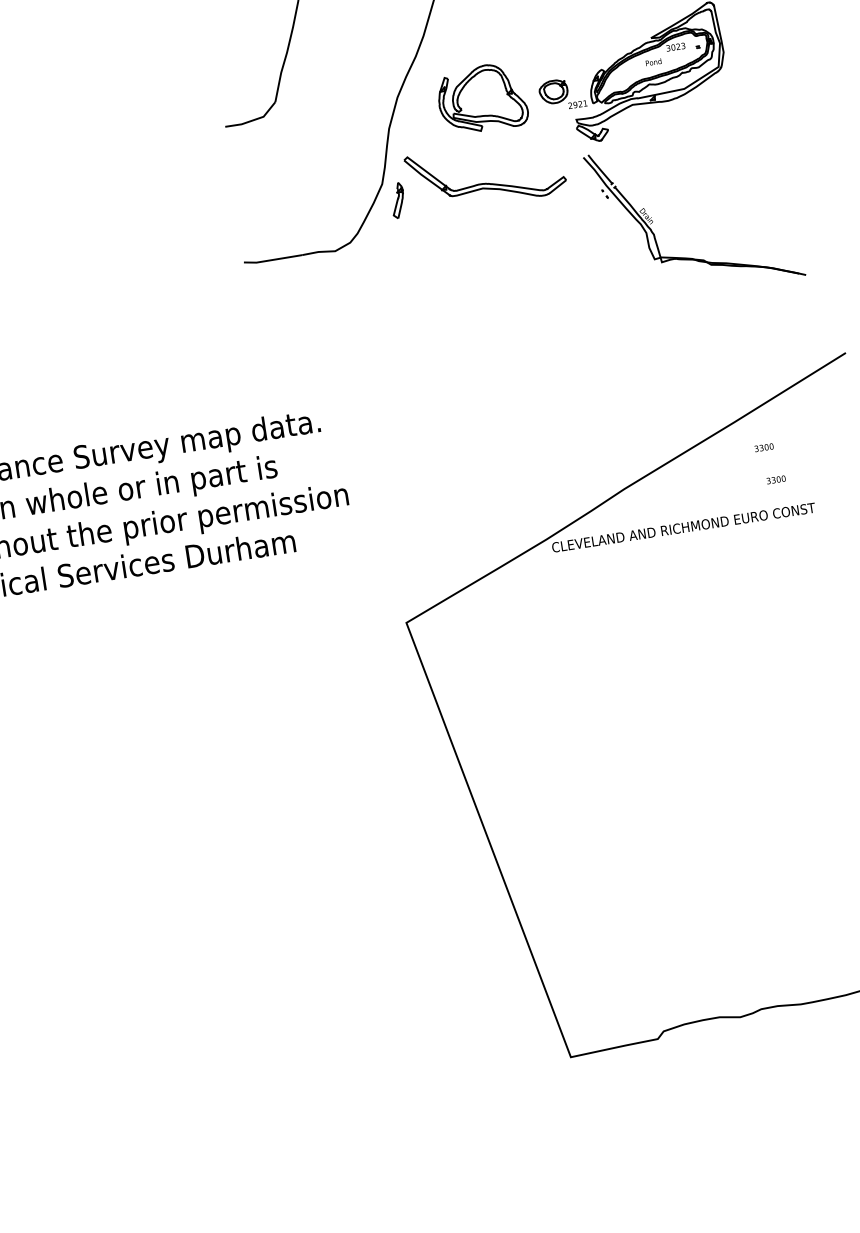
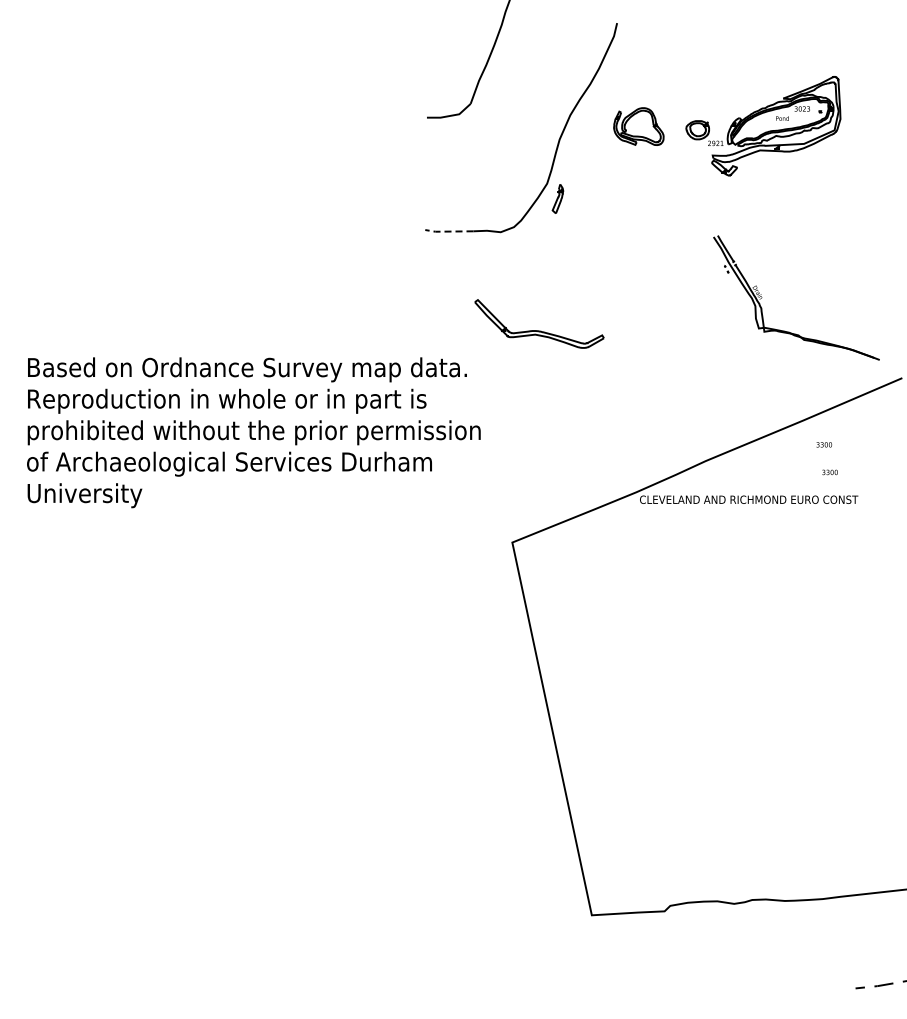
part: (481, 98) -> (638, 126), size x0.7
part: (487, 182) -> (539, 330), moved
part: (653, 221) -> (762, 297), moved
line: (272, 259) -> (448, 231), solid -> dashed

